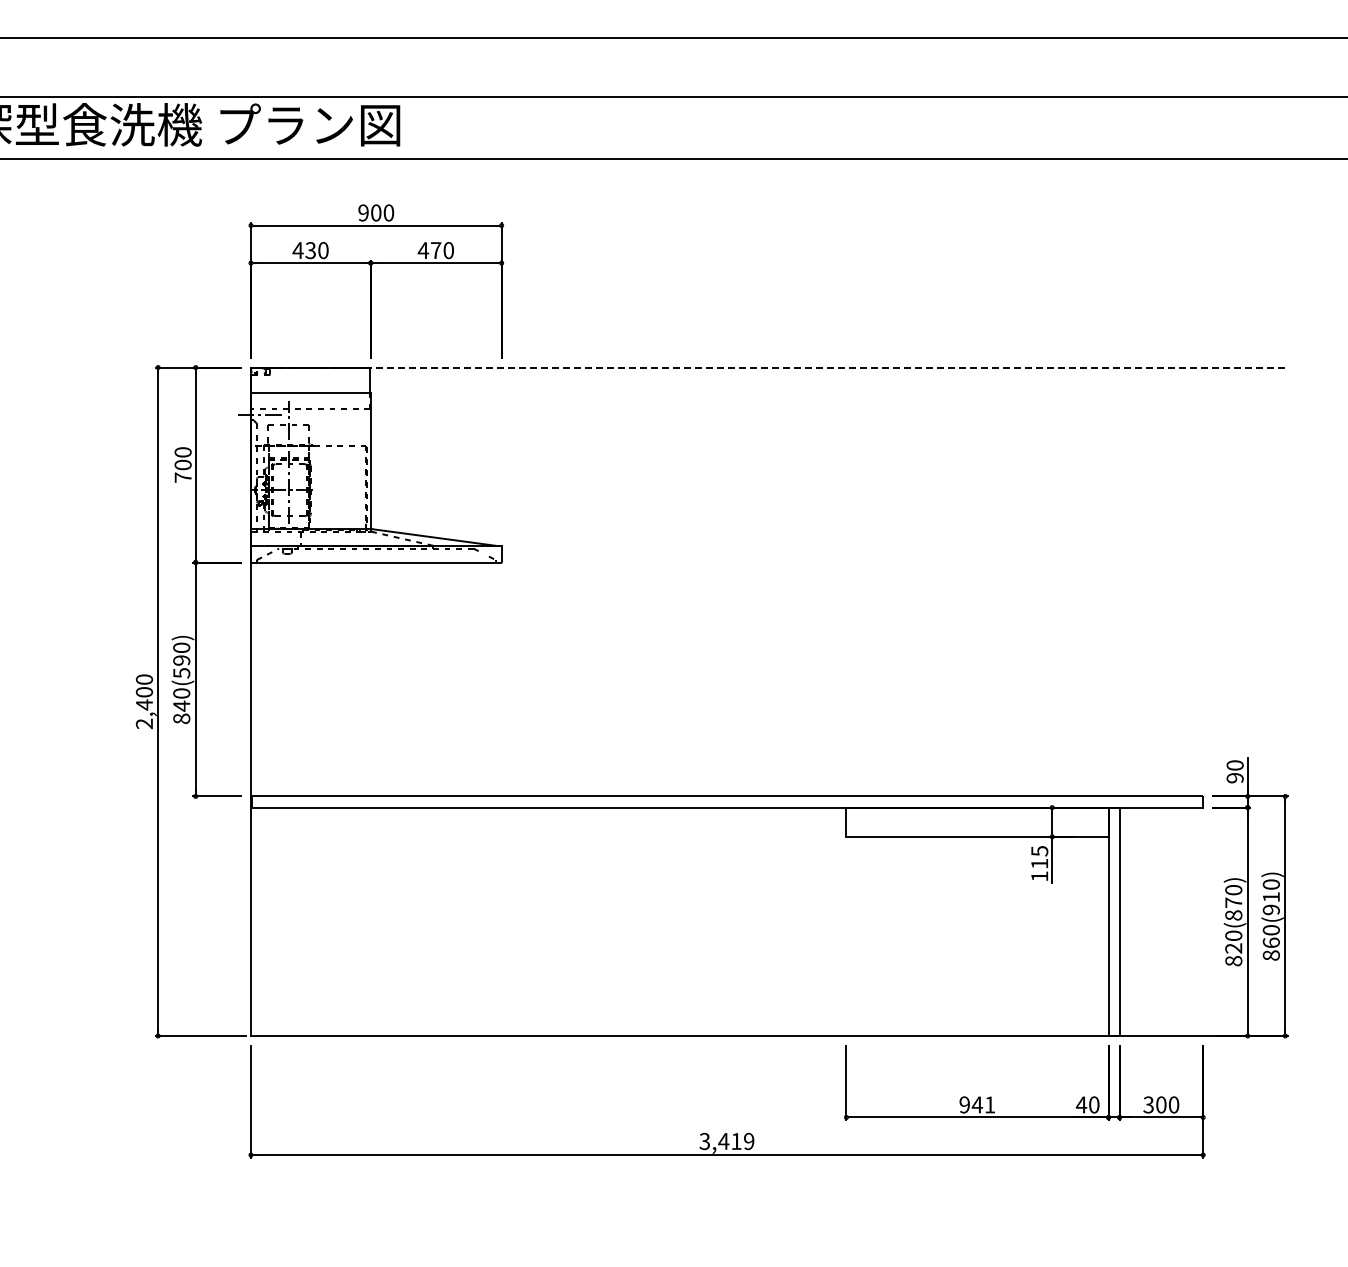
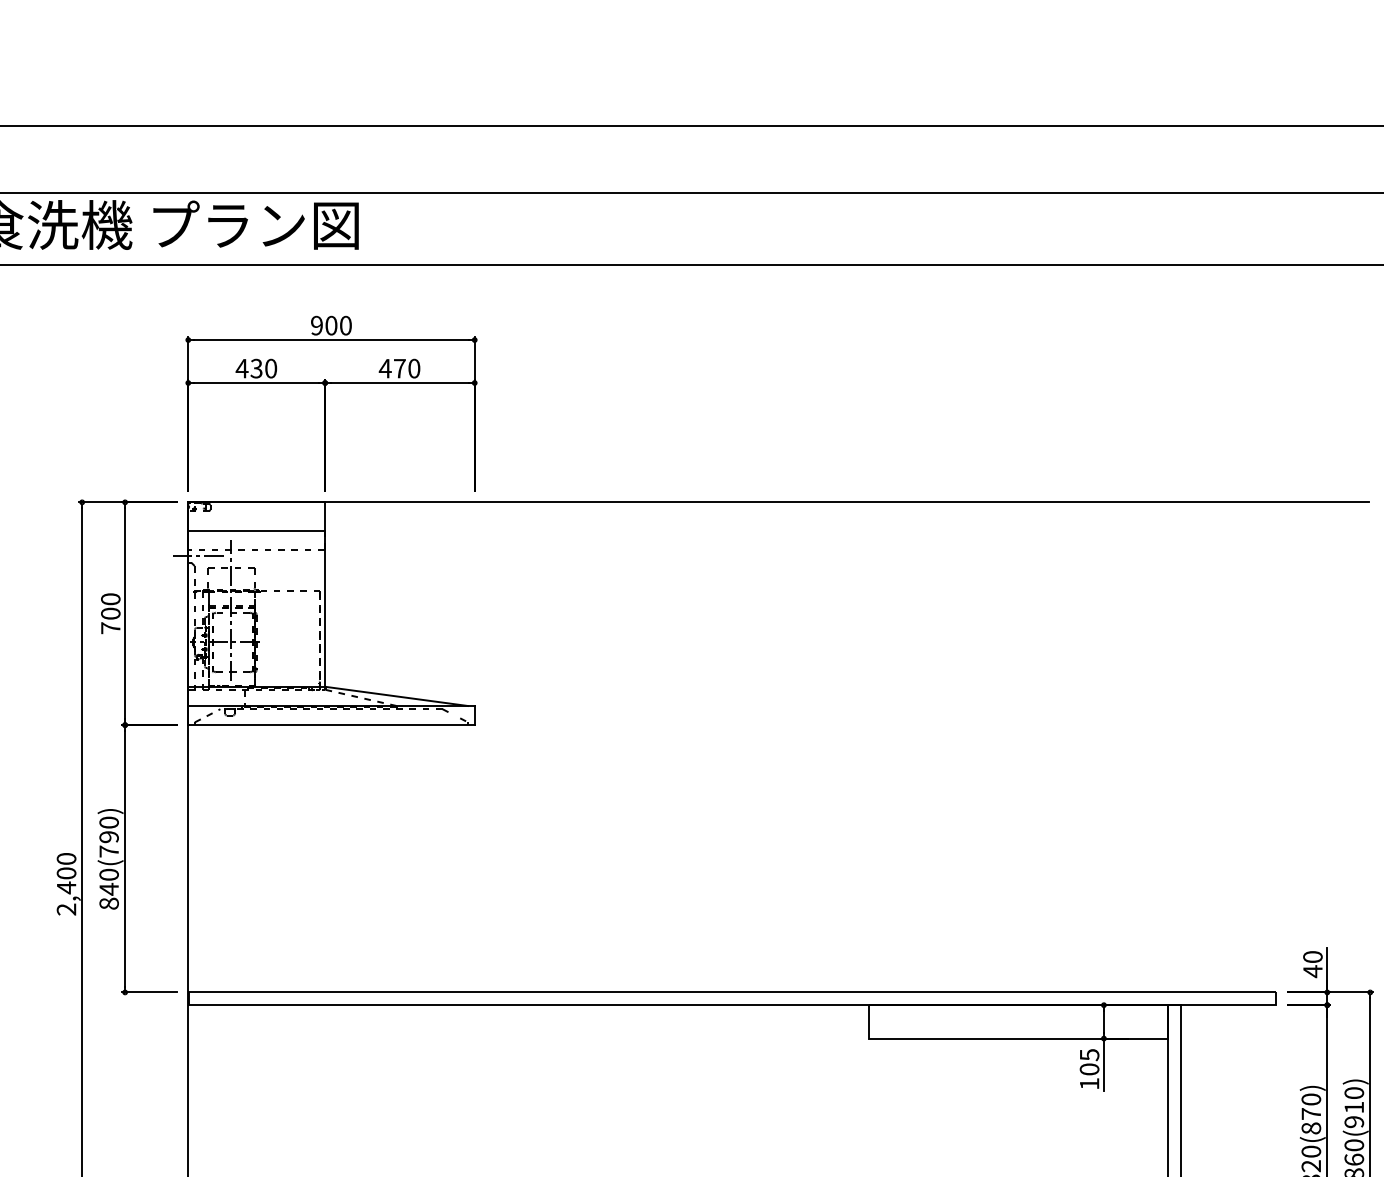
line: (767, 367) -> (778, 502), dashed -> solid
text: (181, 673) -> (108, 851), 840(590) -> 840(790)
text: (1234, 777) -> (1312, 970), 90 -> 40
text: (1039, 863) -> (1089, 1069), 115 -> 105

